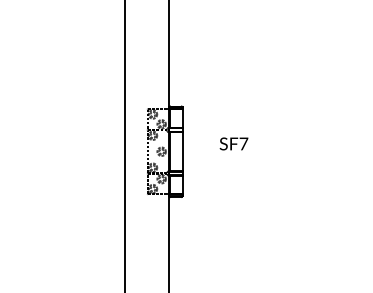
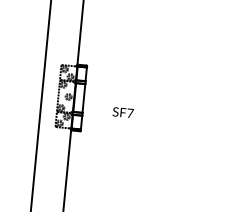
text: (233, 143) -> (122, 112), moved

